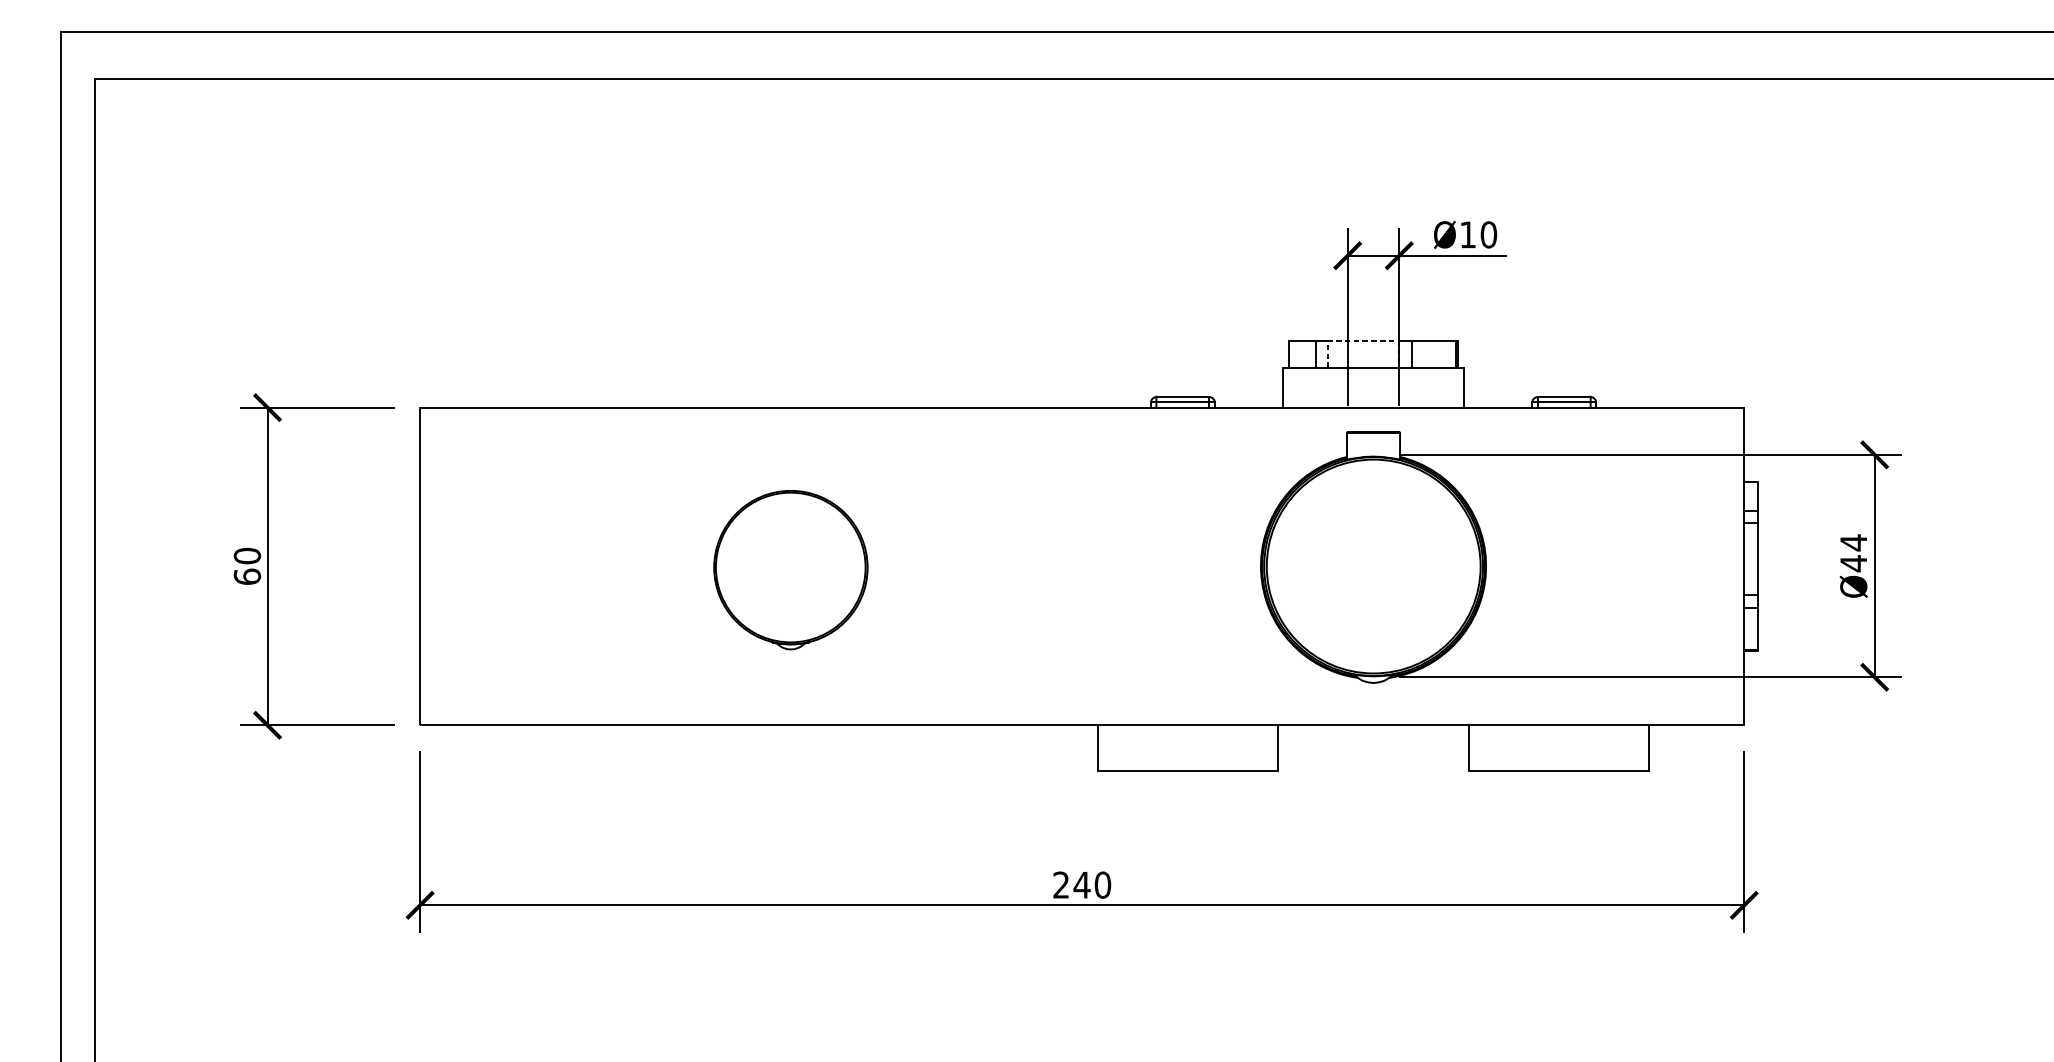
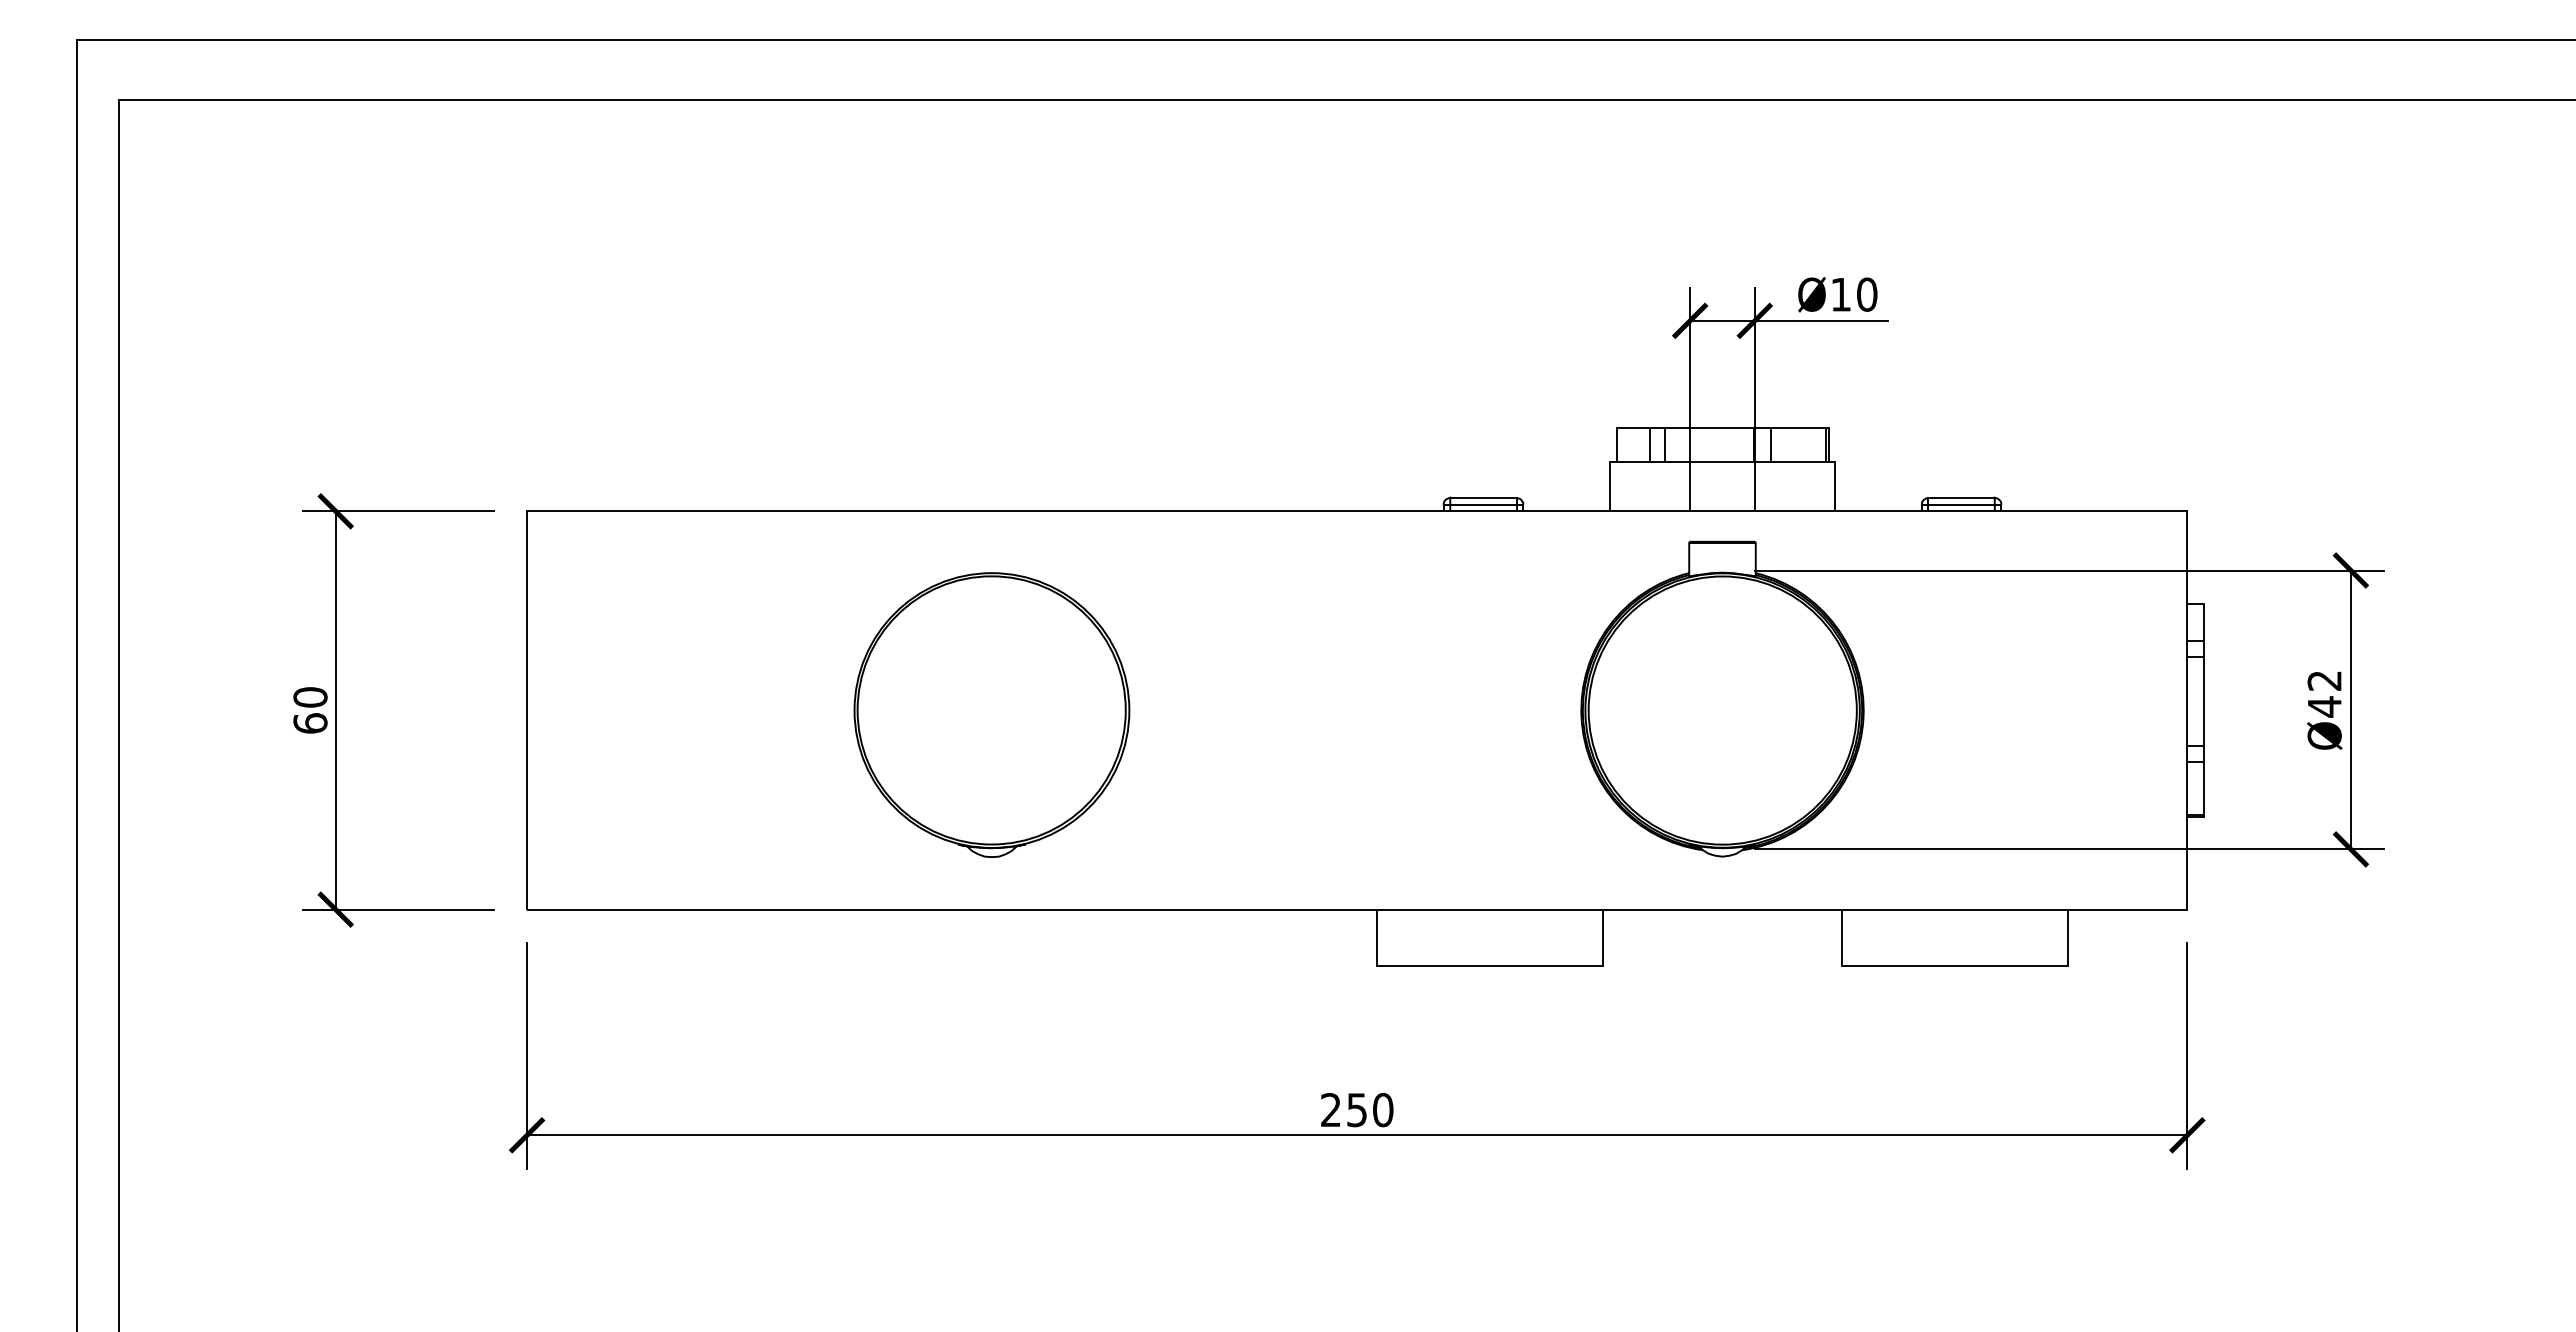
line: (1363, 341) -> (1709, 428), dashed -> solid
text: (1853, 542) -> (2324, 680), Ø44 -> Ø42
part: (790, 569) -> (991, 714), size x1.43
text: (1081, 885) -> (1356, 1110), 240 -> 250

